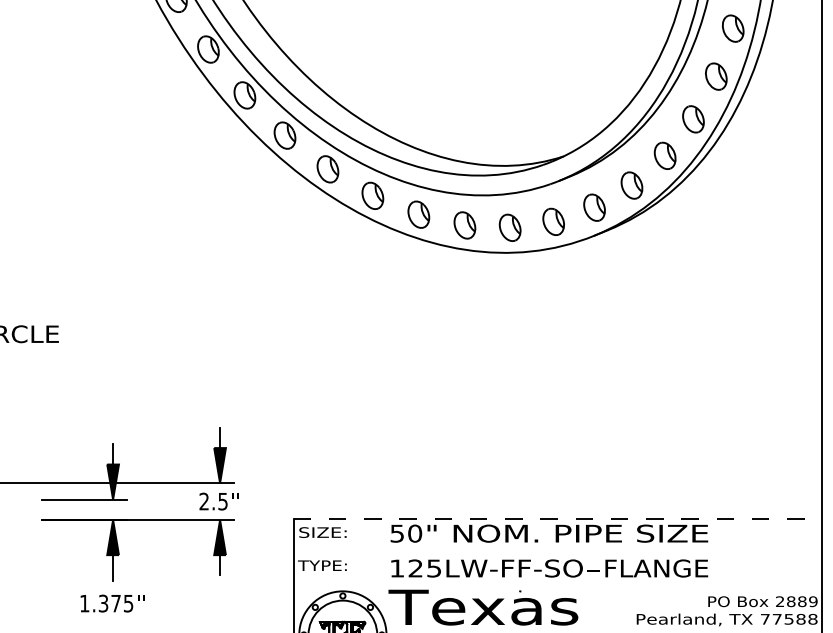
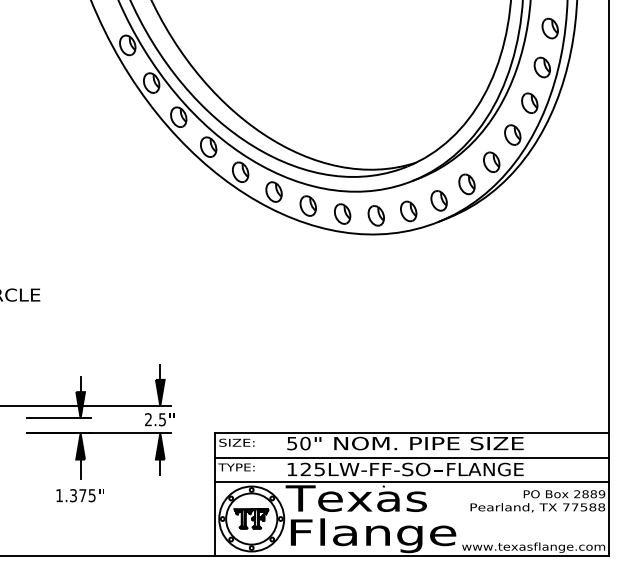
line: (557, 518) -> (411, 432), dashed -> solid
line: (557, 552) -> (411, 457), added
line: (557, 585) -> (411, 482), added

